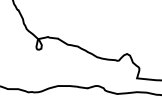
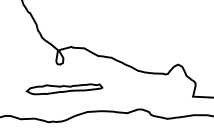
part: (41, 67) -> (64, 88), added

